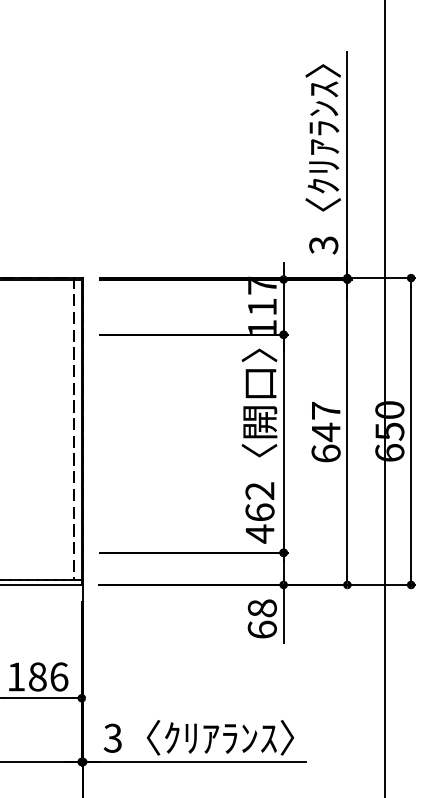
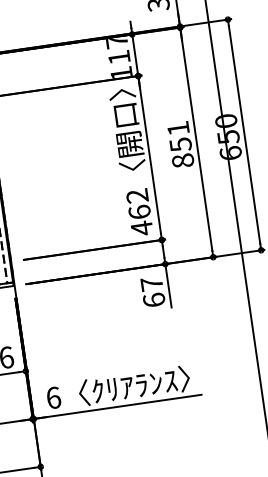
text: (325, 431) -> (180, 144), 647 -> 851
text: (261, 608) -> (151, 284), 68 -> 67
text: (112, 737) -> (53, 397), 3 -> 6

